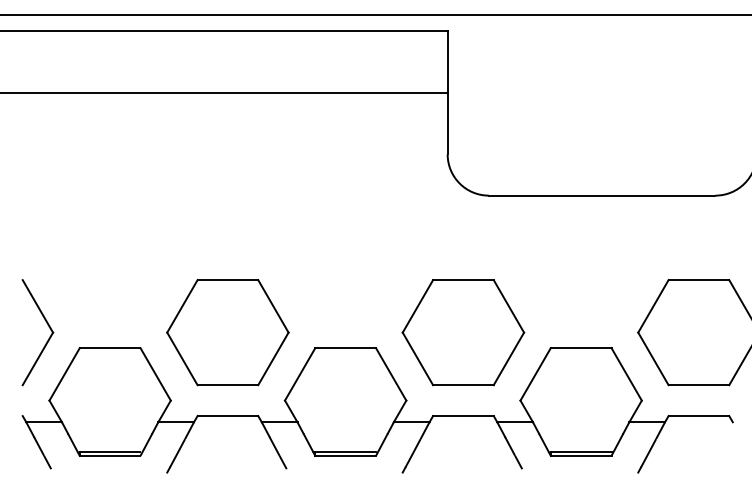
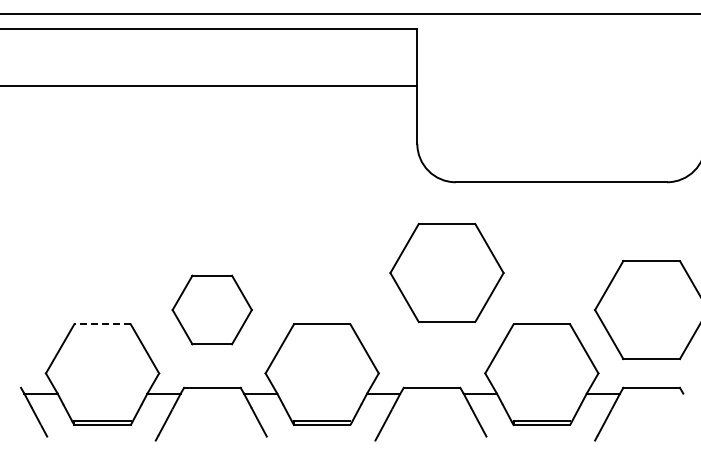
part: (226, 332) -> (211, 309), size x0.7
part: (462, 333) -> (446, 273), moved
part: (46, 340) -> (43, 317), removed
line: (110, 348) -> (102, 324), solid -> dashed

